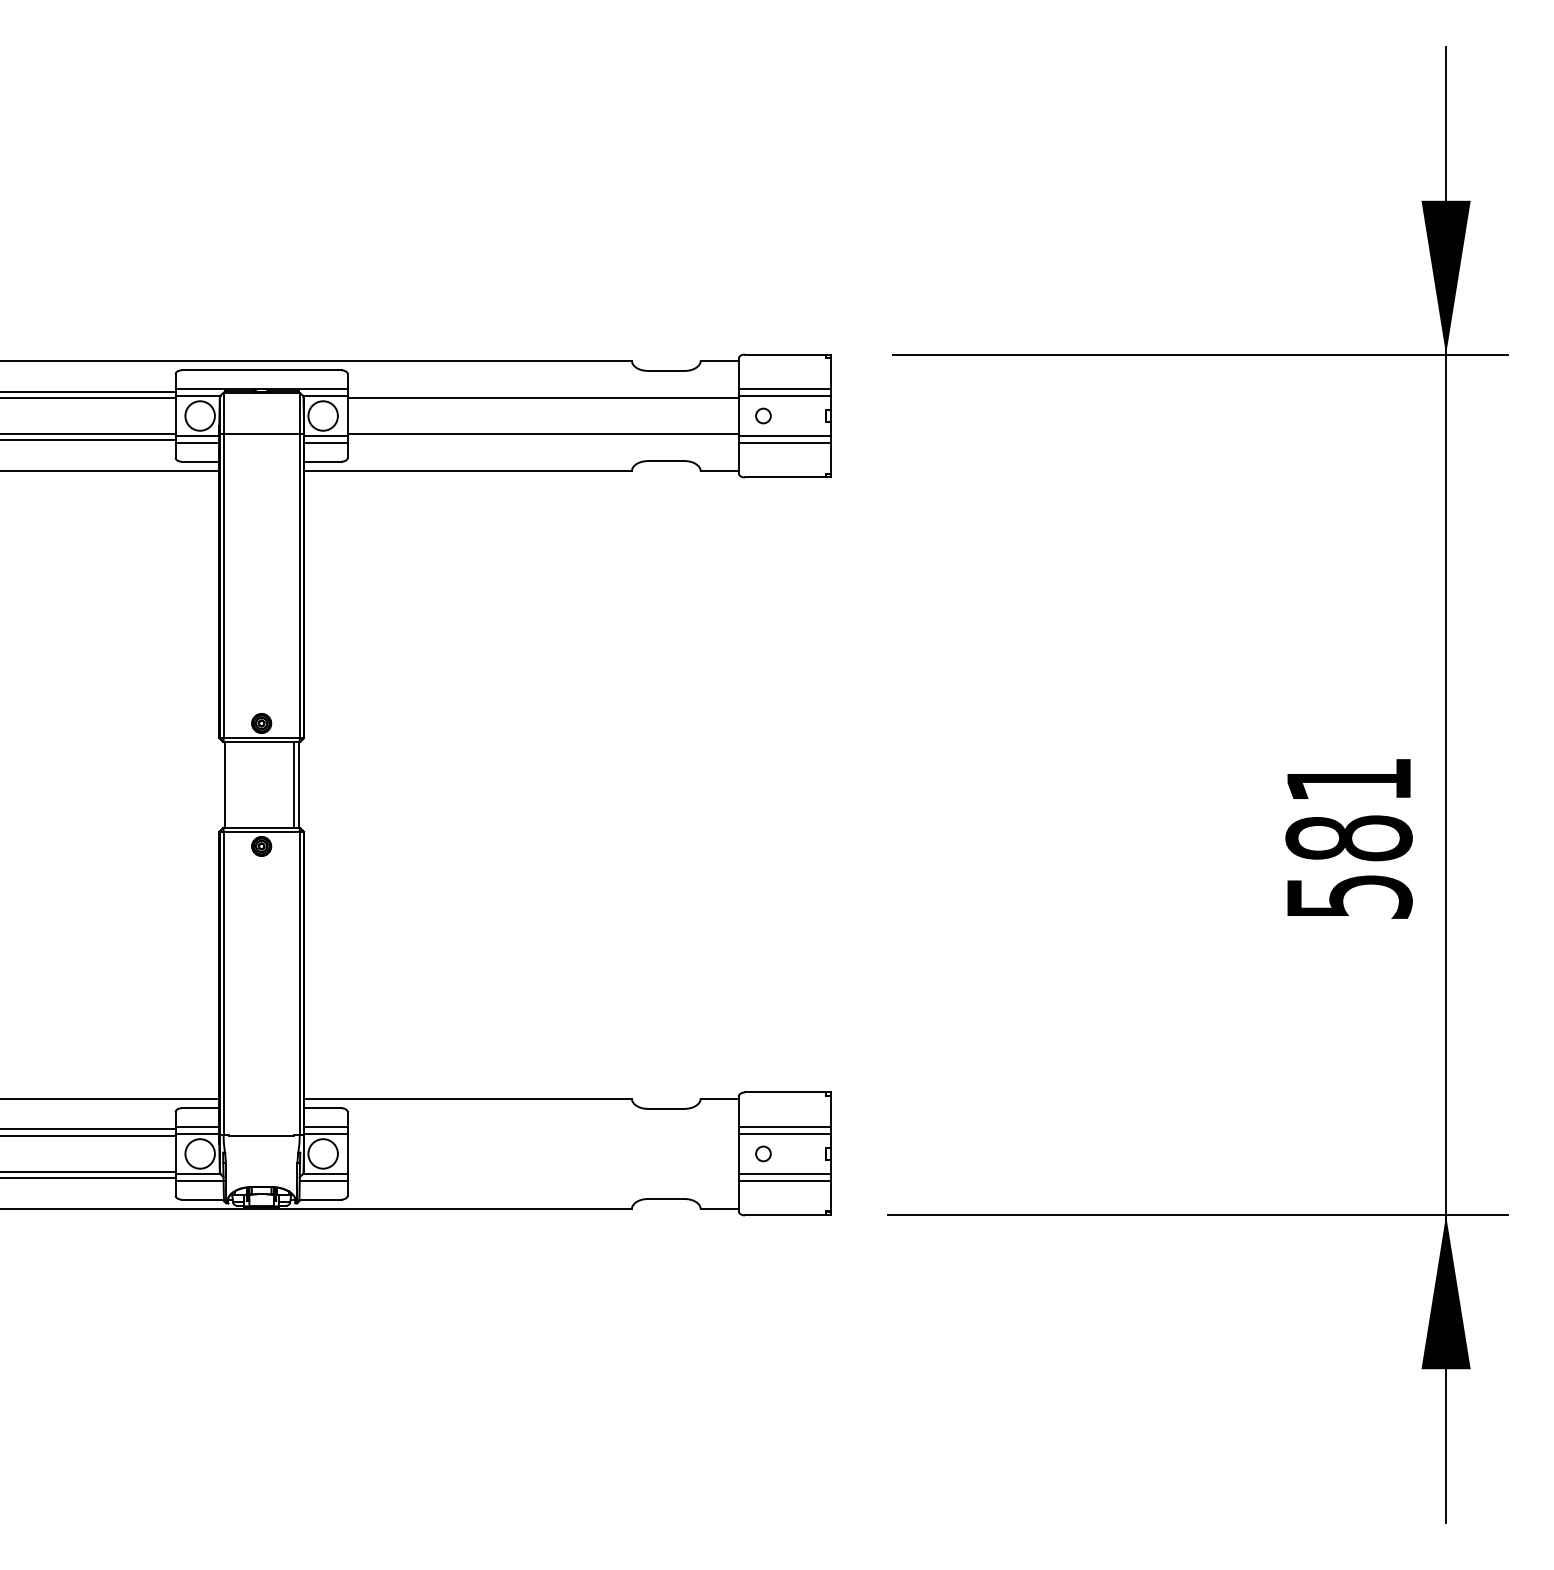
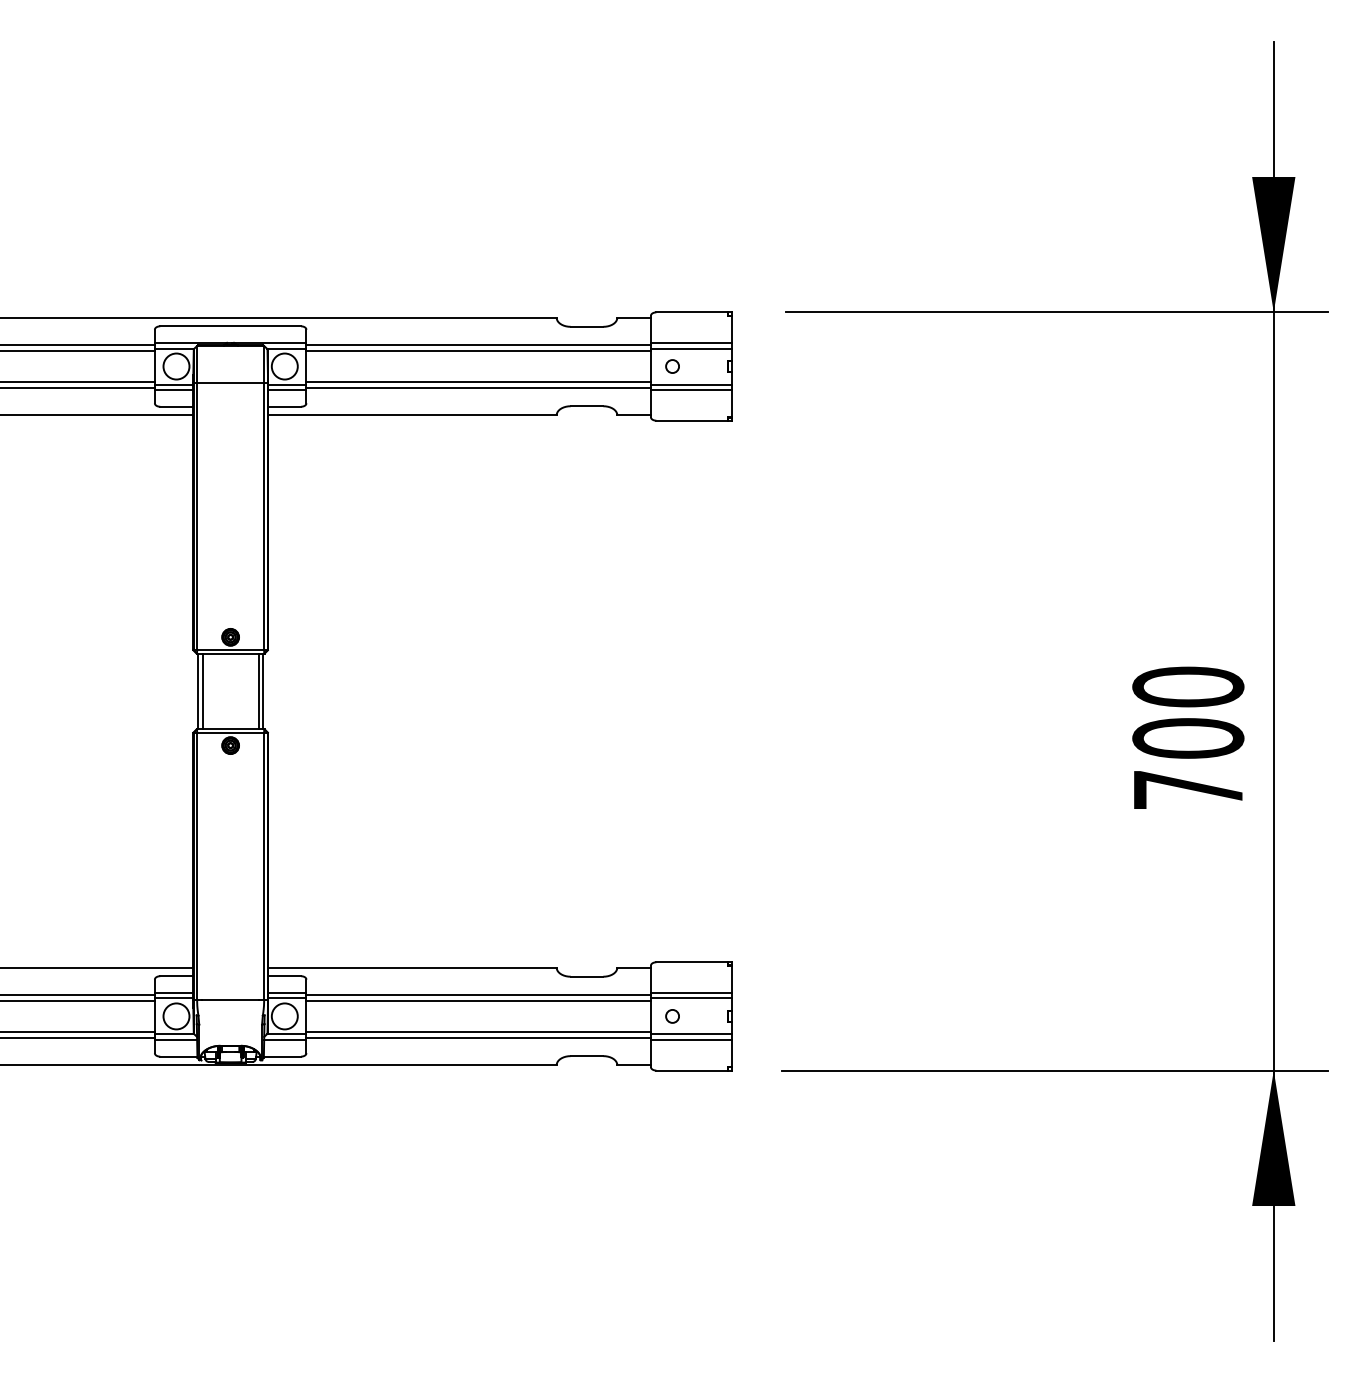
line: (542, 391) -> (477, 344), added
line: (542, 440) -> (477, 388), added
line: (229, 784) -> (202, 691), added
text: (1348, 837) -> (1187, 737), 581 -> 700
line: (542, 1129) -> (477, 994), added
line: (542, 1136) -> (477, 1001), added
line: (542, 1171) -> (477, 1031), added
line: (542, 1178) -> (477, 1038), added

